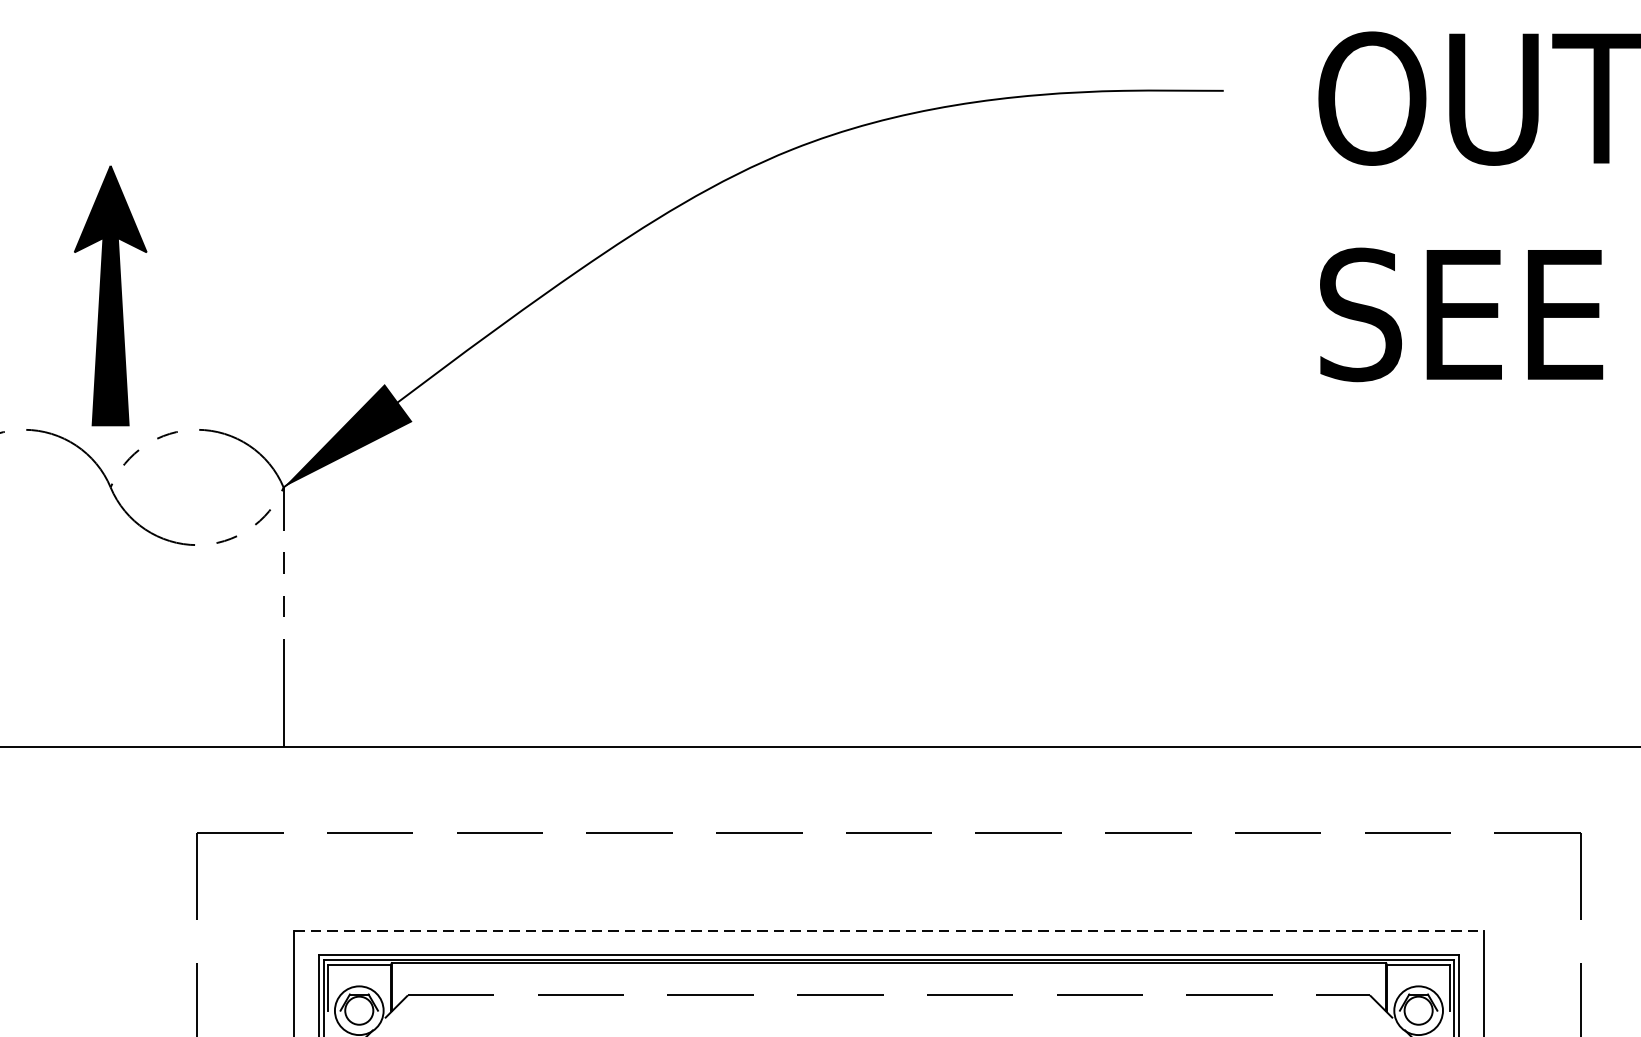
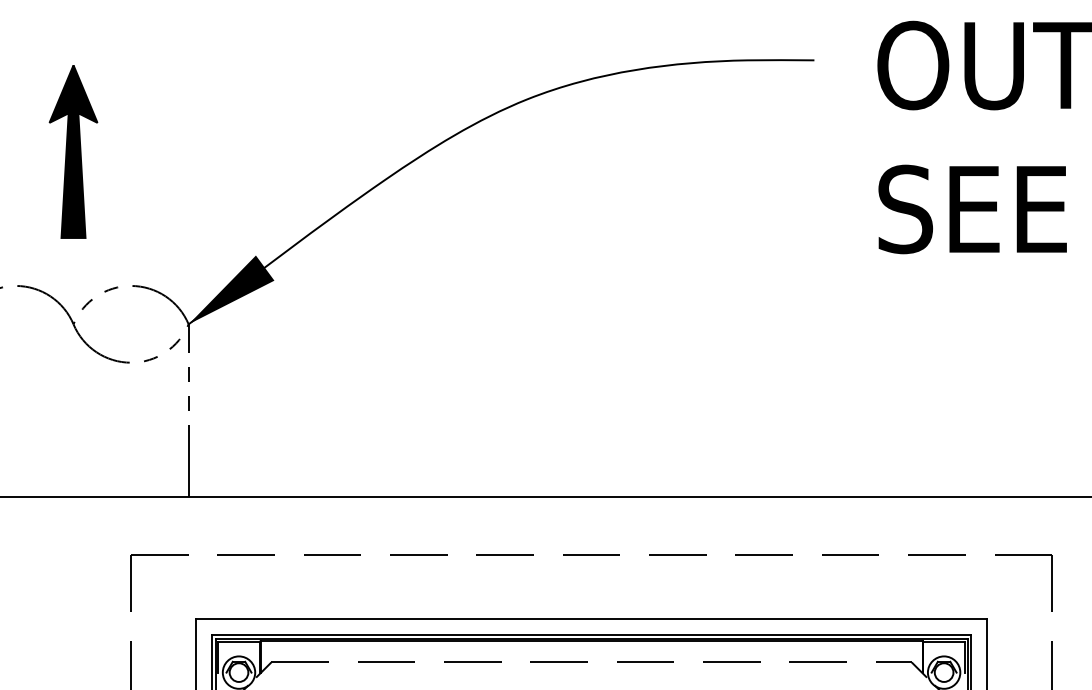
part: (110, 295) -> (73, 151), moved
line: (888, 930) -> (591, 619), dashed -> solid

